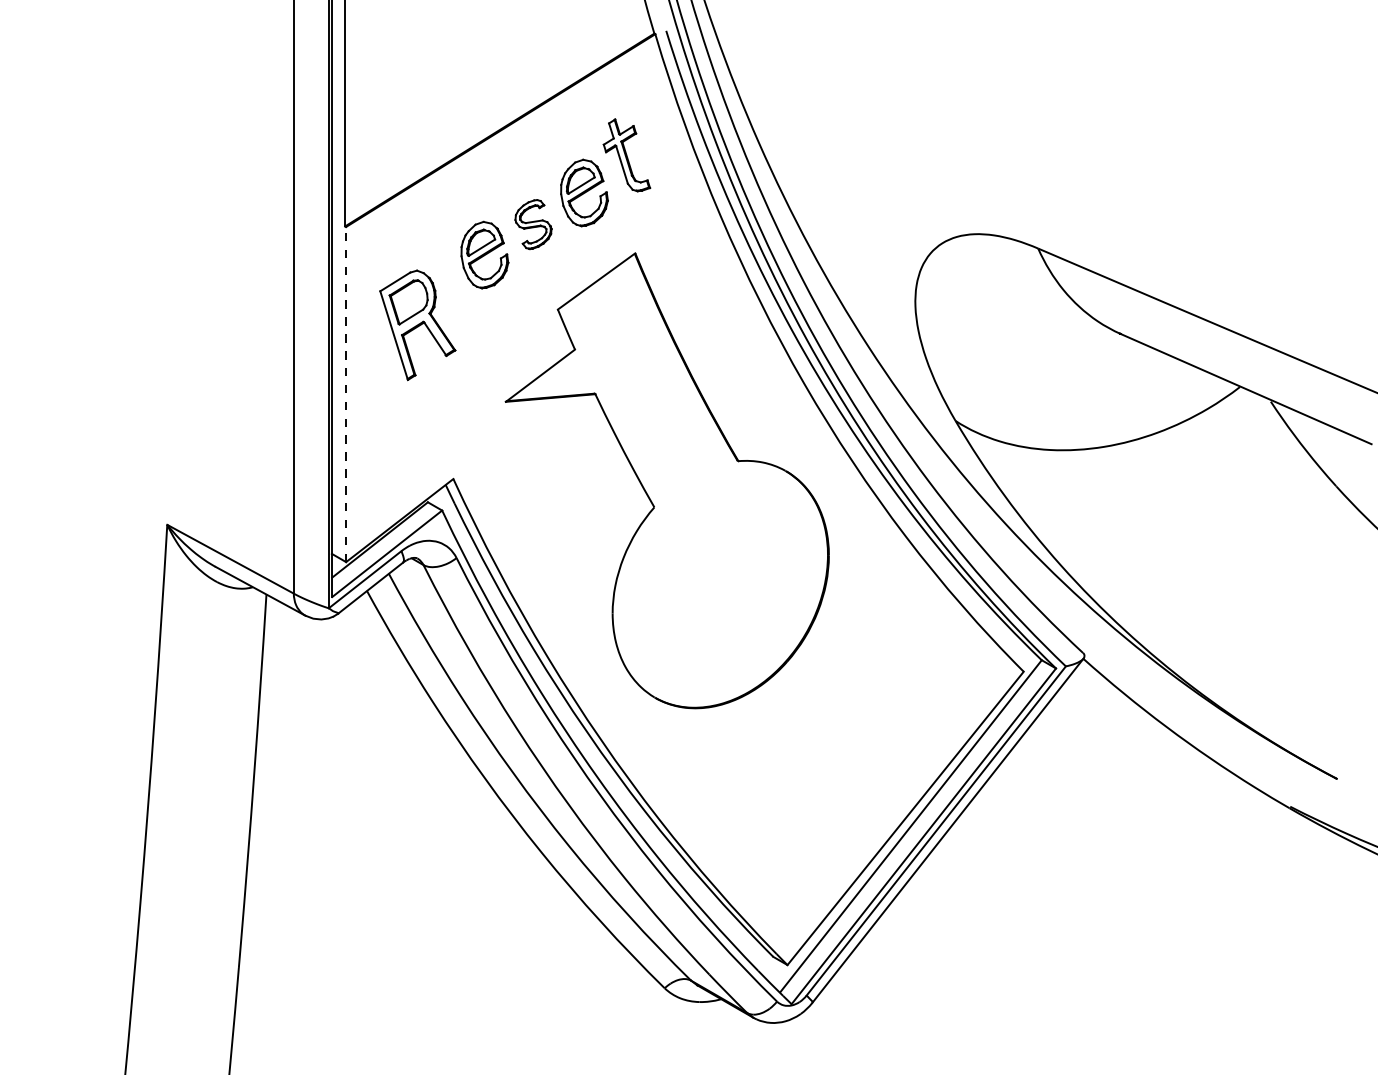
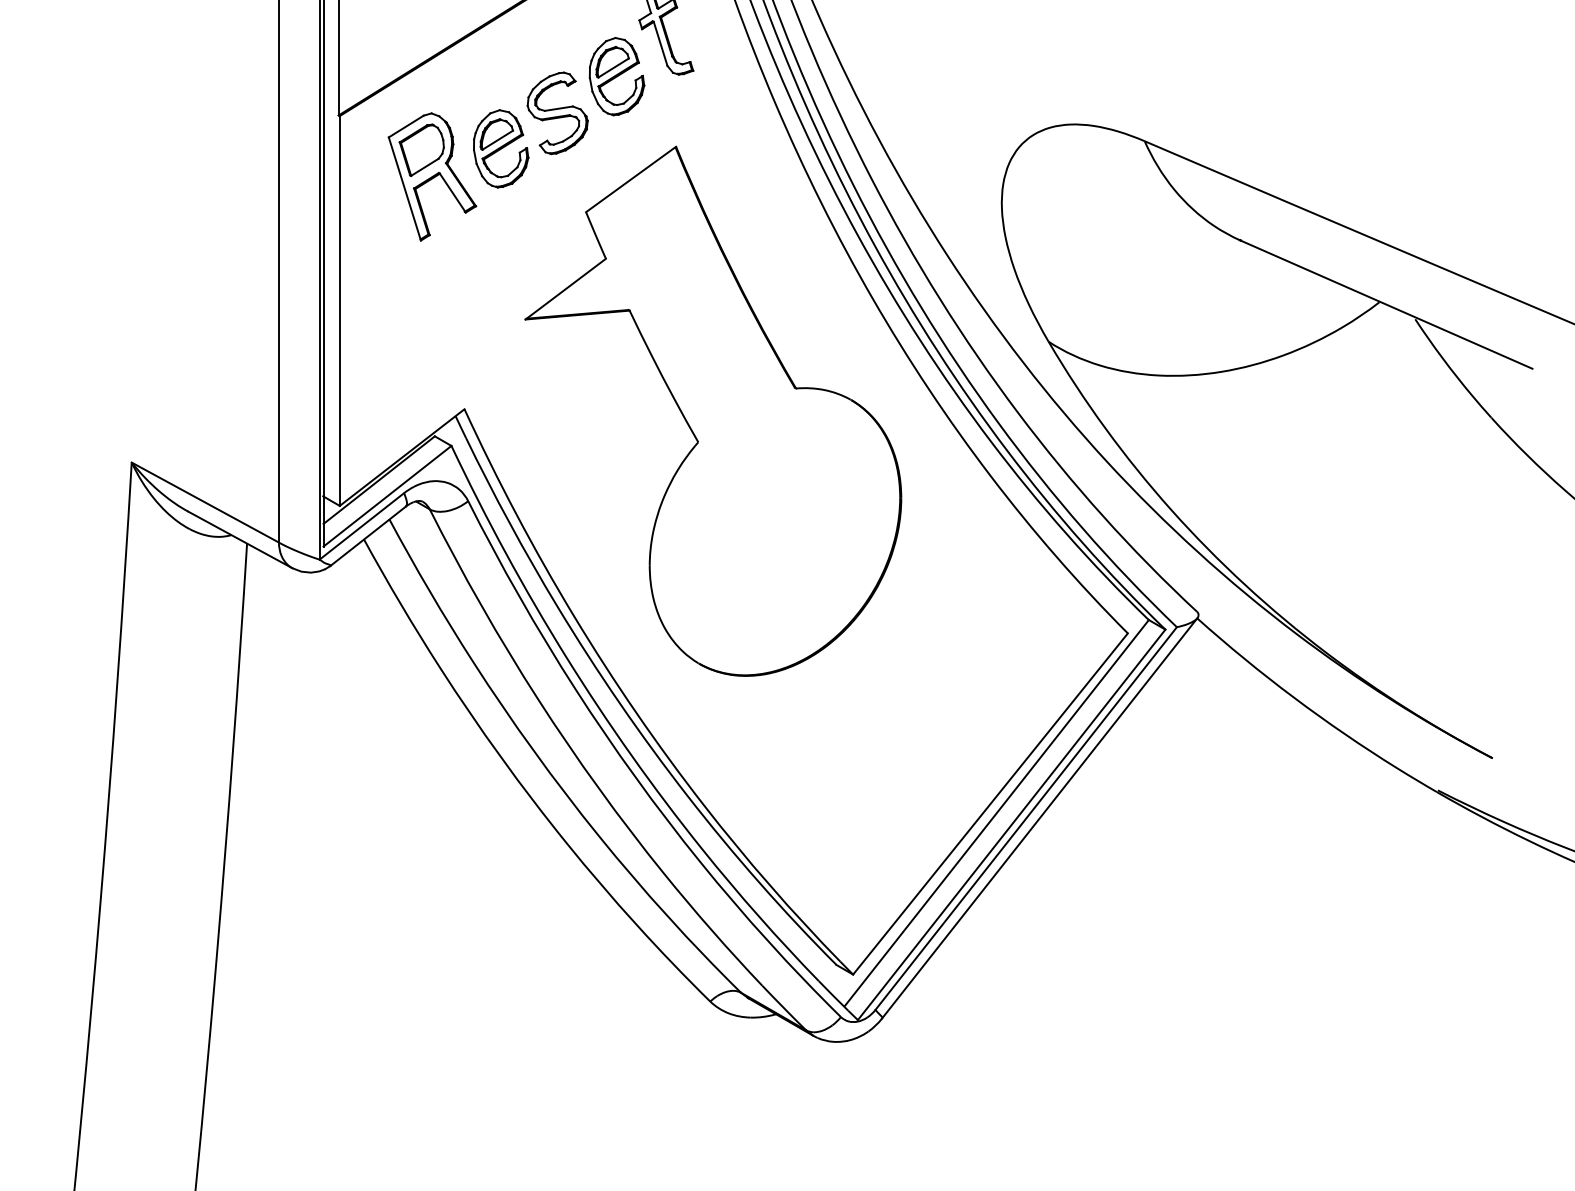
part: (533, 224) -> (557, 113), size x1.43
part: (417, 325) -> (432, 177), moved
line: (346, 394) -> (340, 310), dashed -> solid

